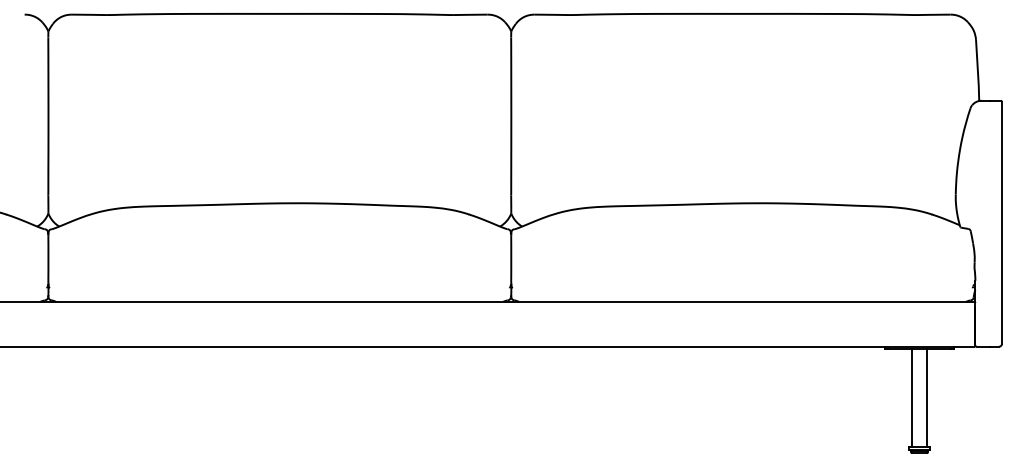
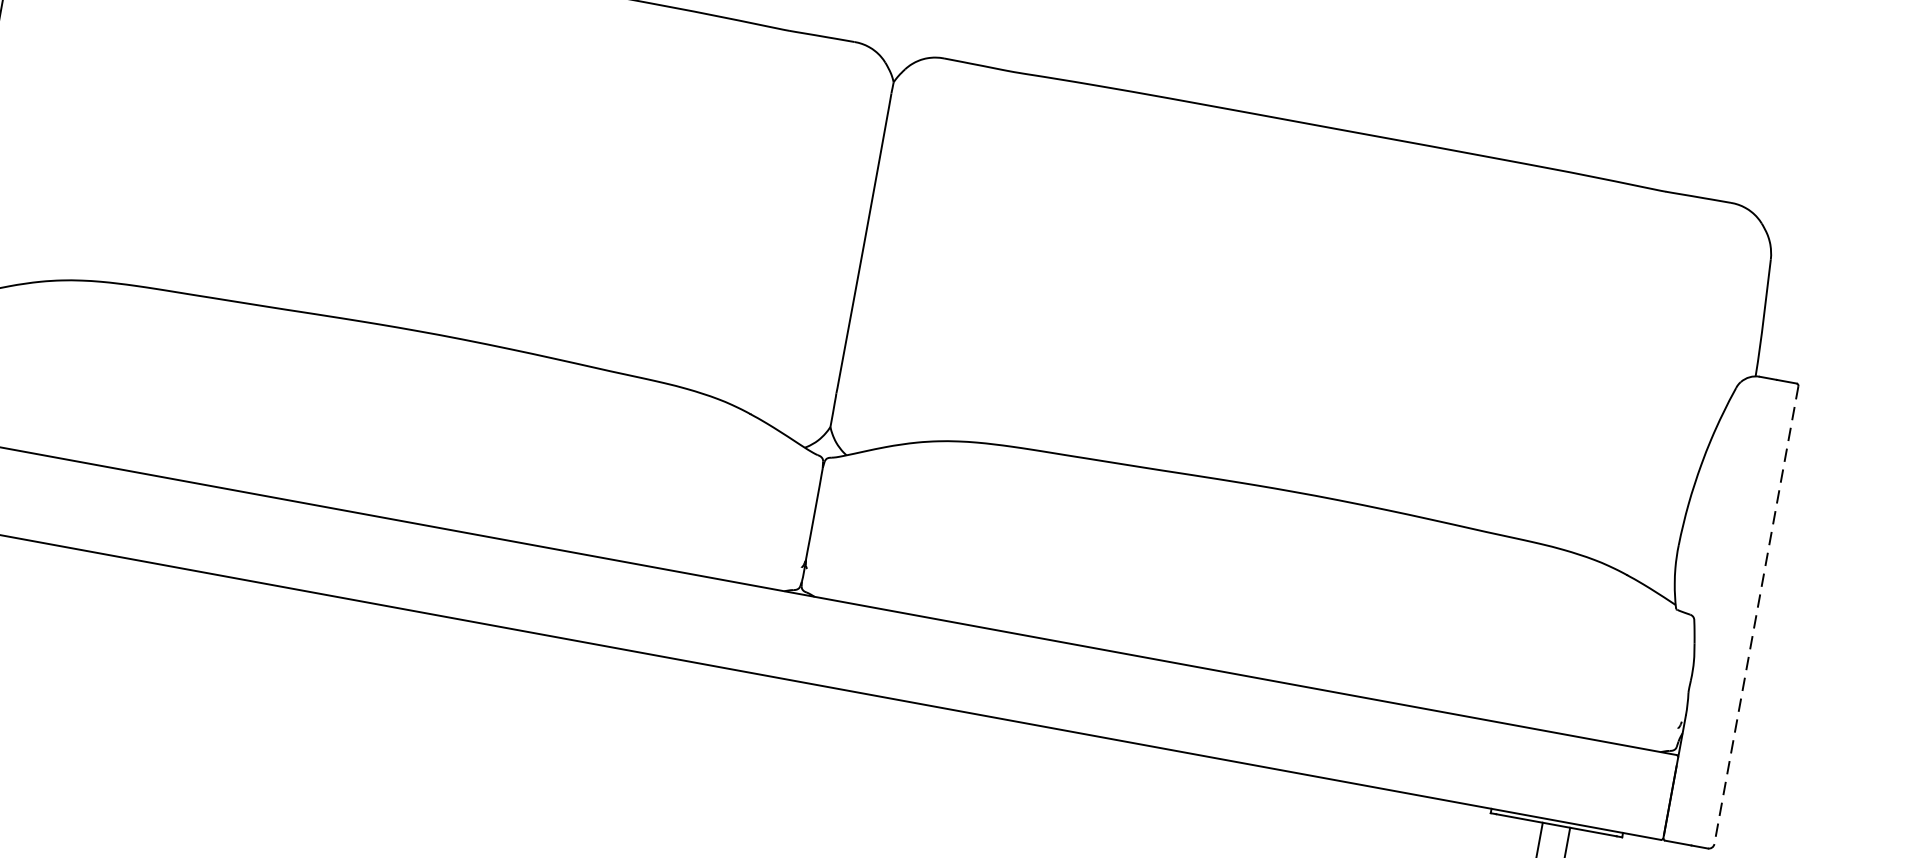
line: (1002, 222) -> (1757, 614), solid -> dashed

